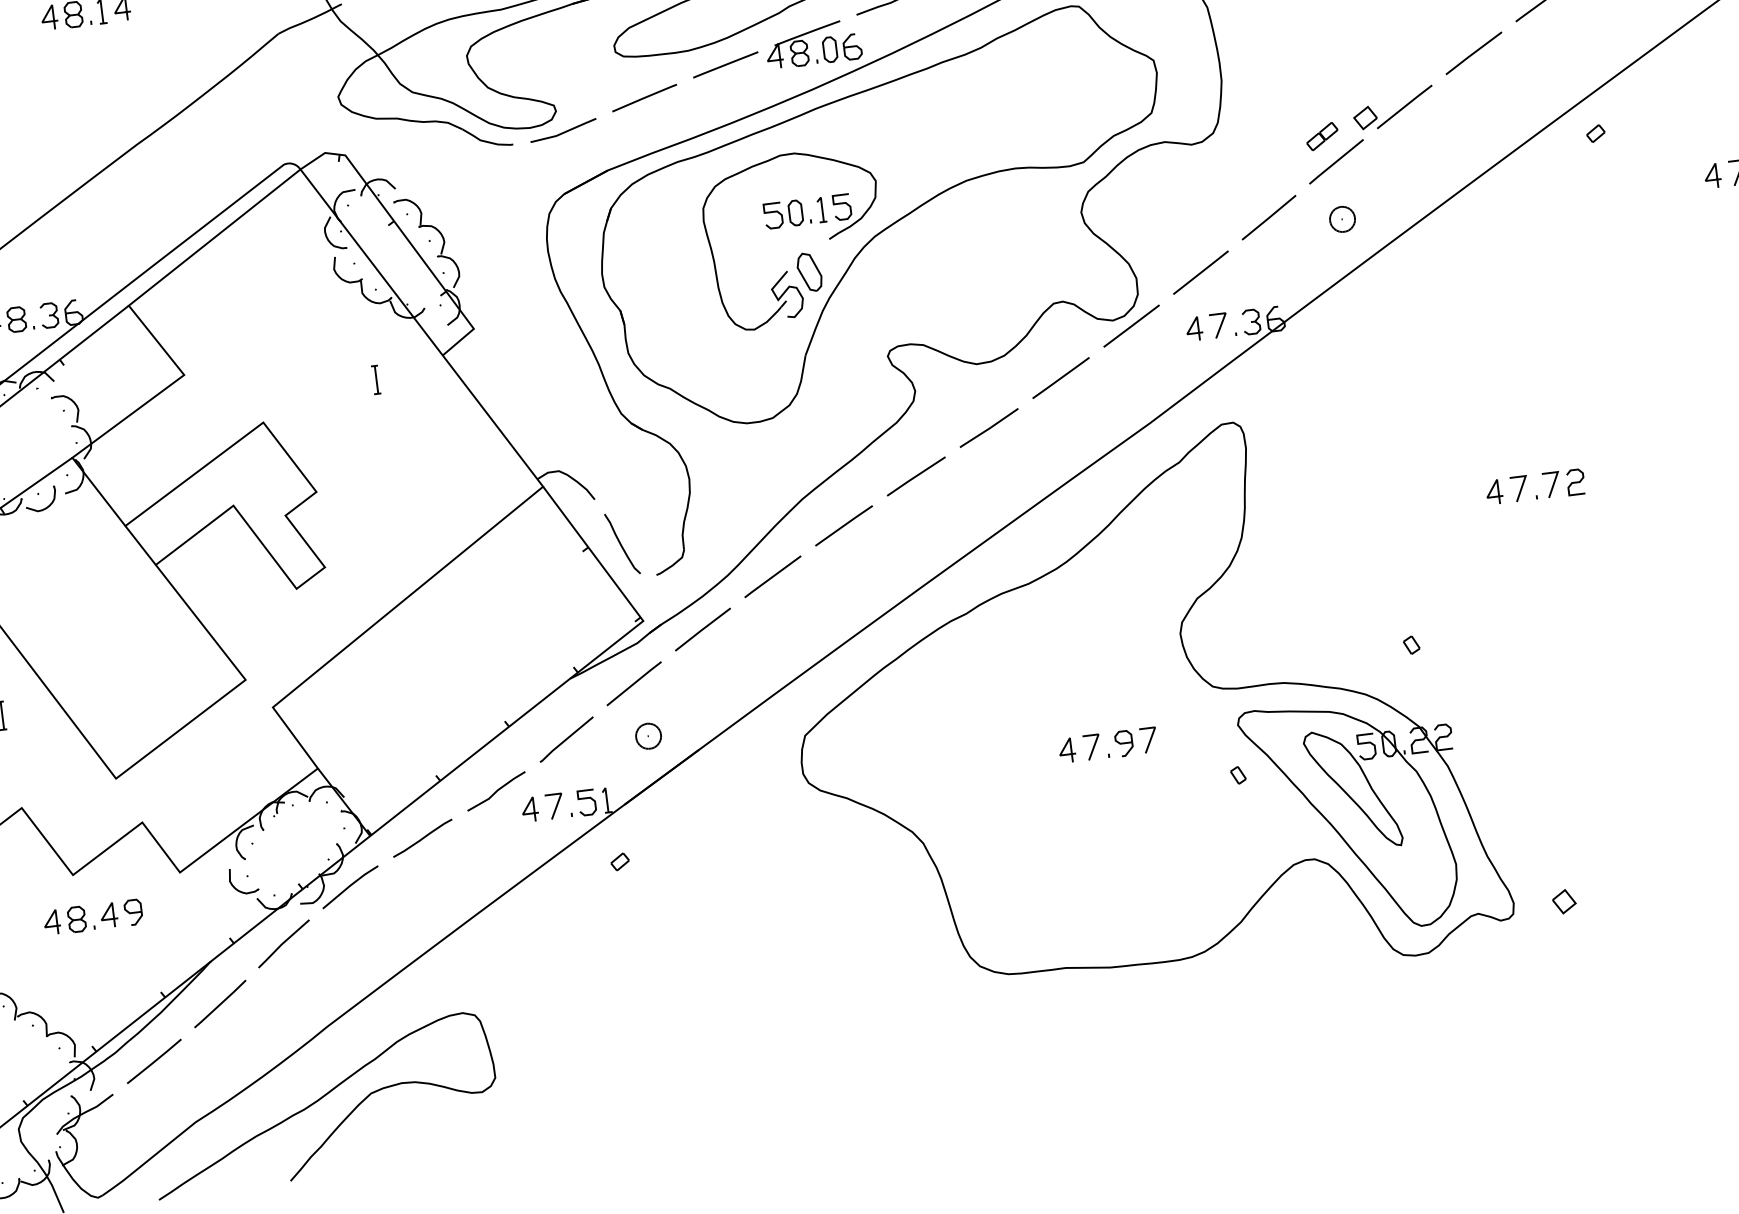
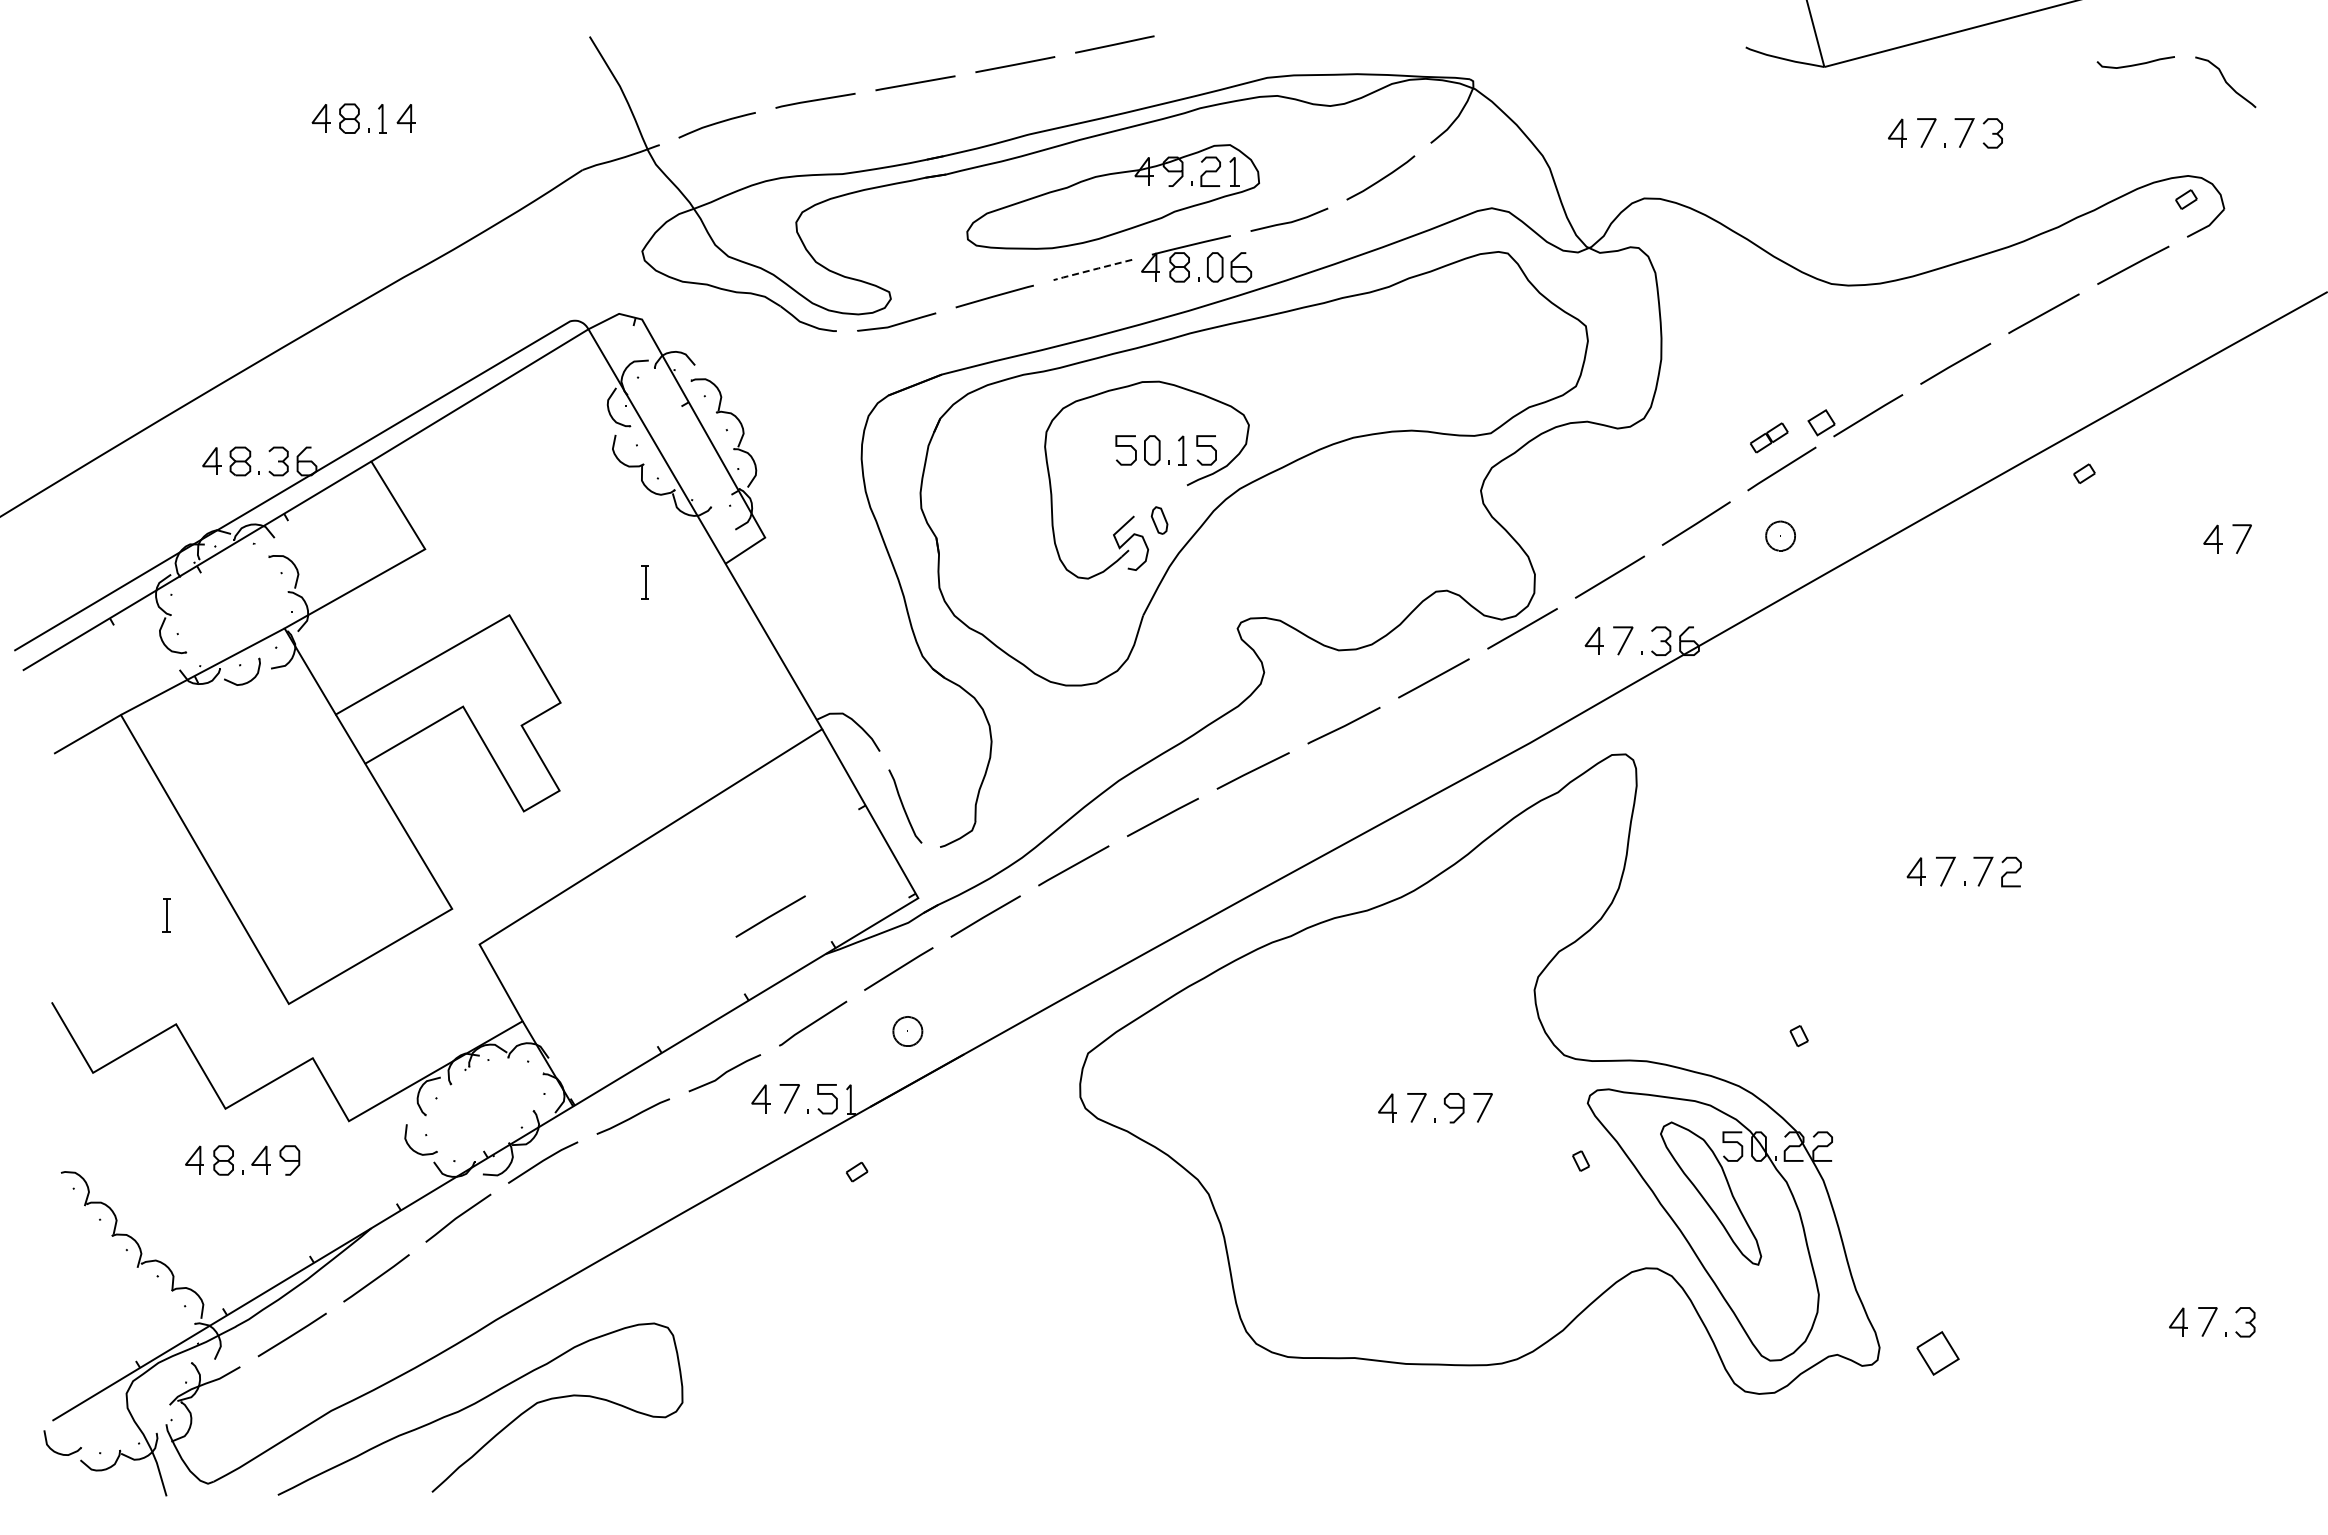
line: (725, 65) -> (1092, 270), solid -> dashed
part: (809, 272) -> (1159, 520), size x0.6
line: (518, 652) -> (770, 916), added
part: (1563, 901) -> (1937, 1352), size x1.6

